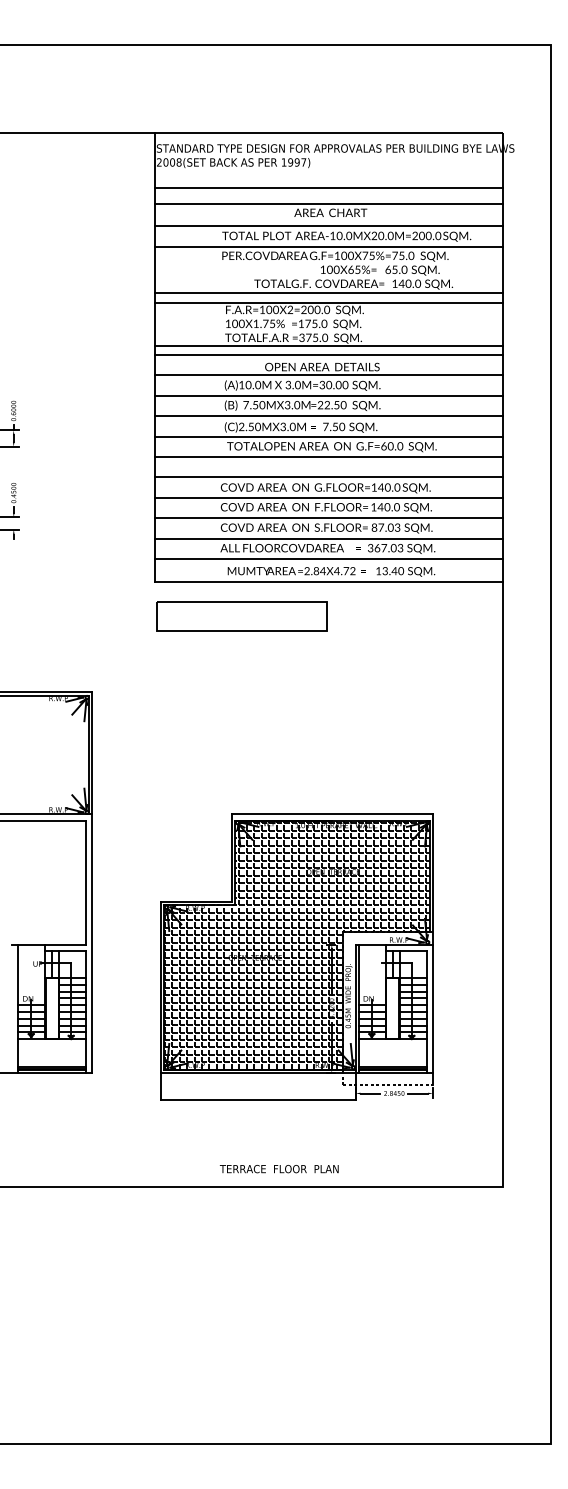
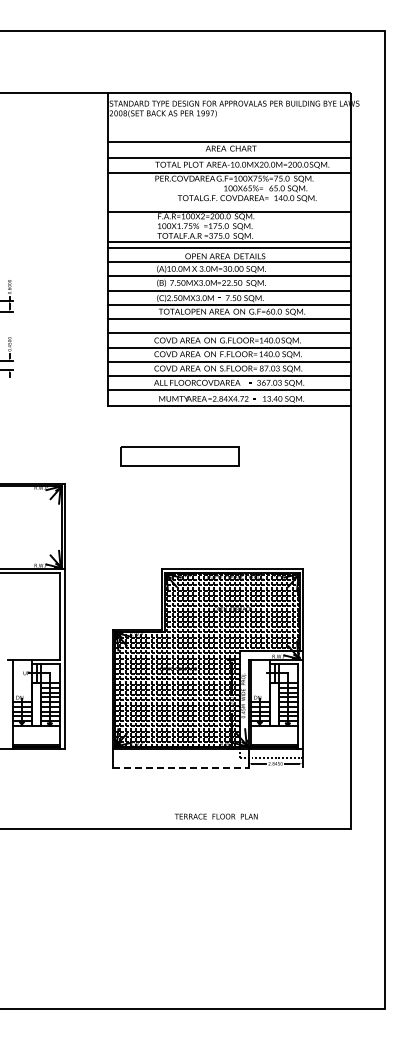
line: (328, 188) -> (229, 131), removed
line: (328, 292) -> (229, 204), removed
part: (241, 616) -> (179, 456), moved
line: (258, 1100) -> (180, 768), solid -> dashed
text: (278, 1168) -> (215, 816), moved

